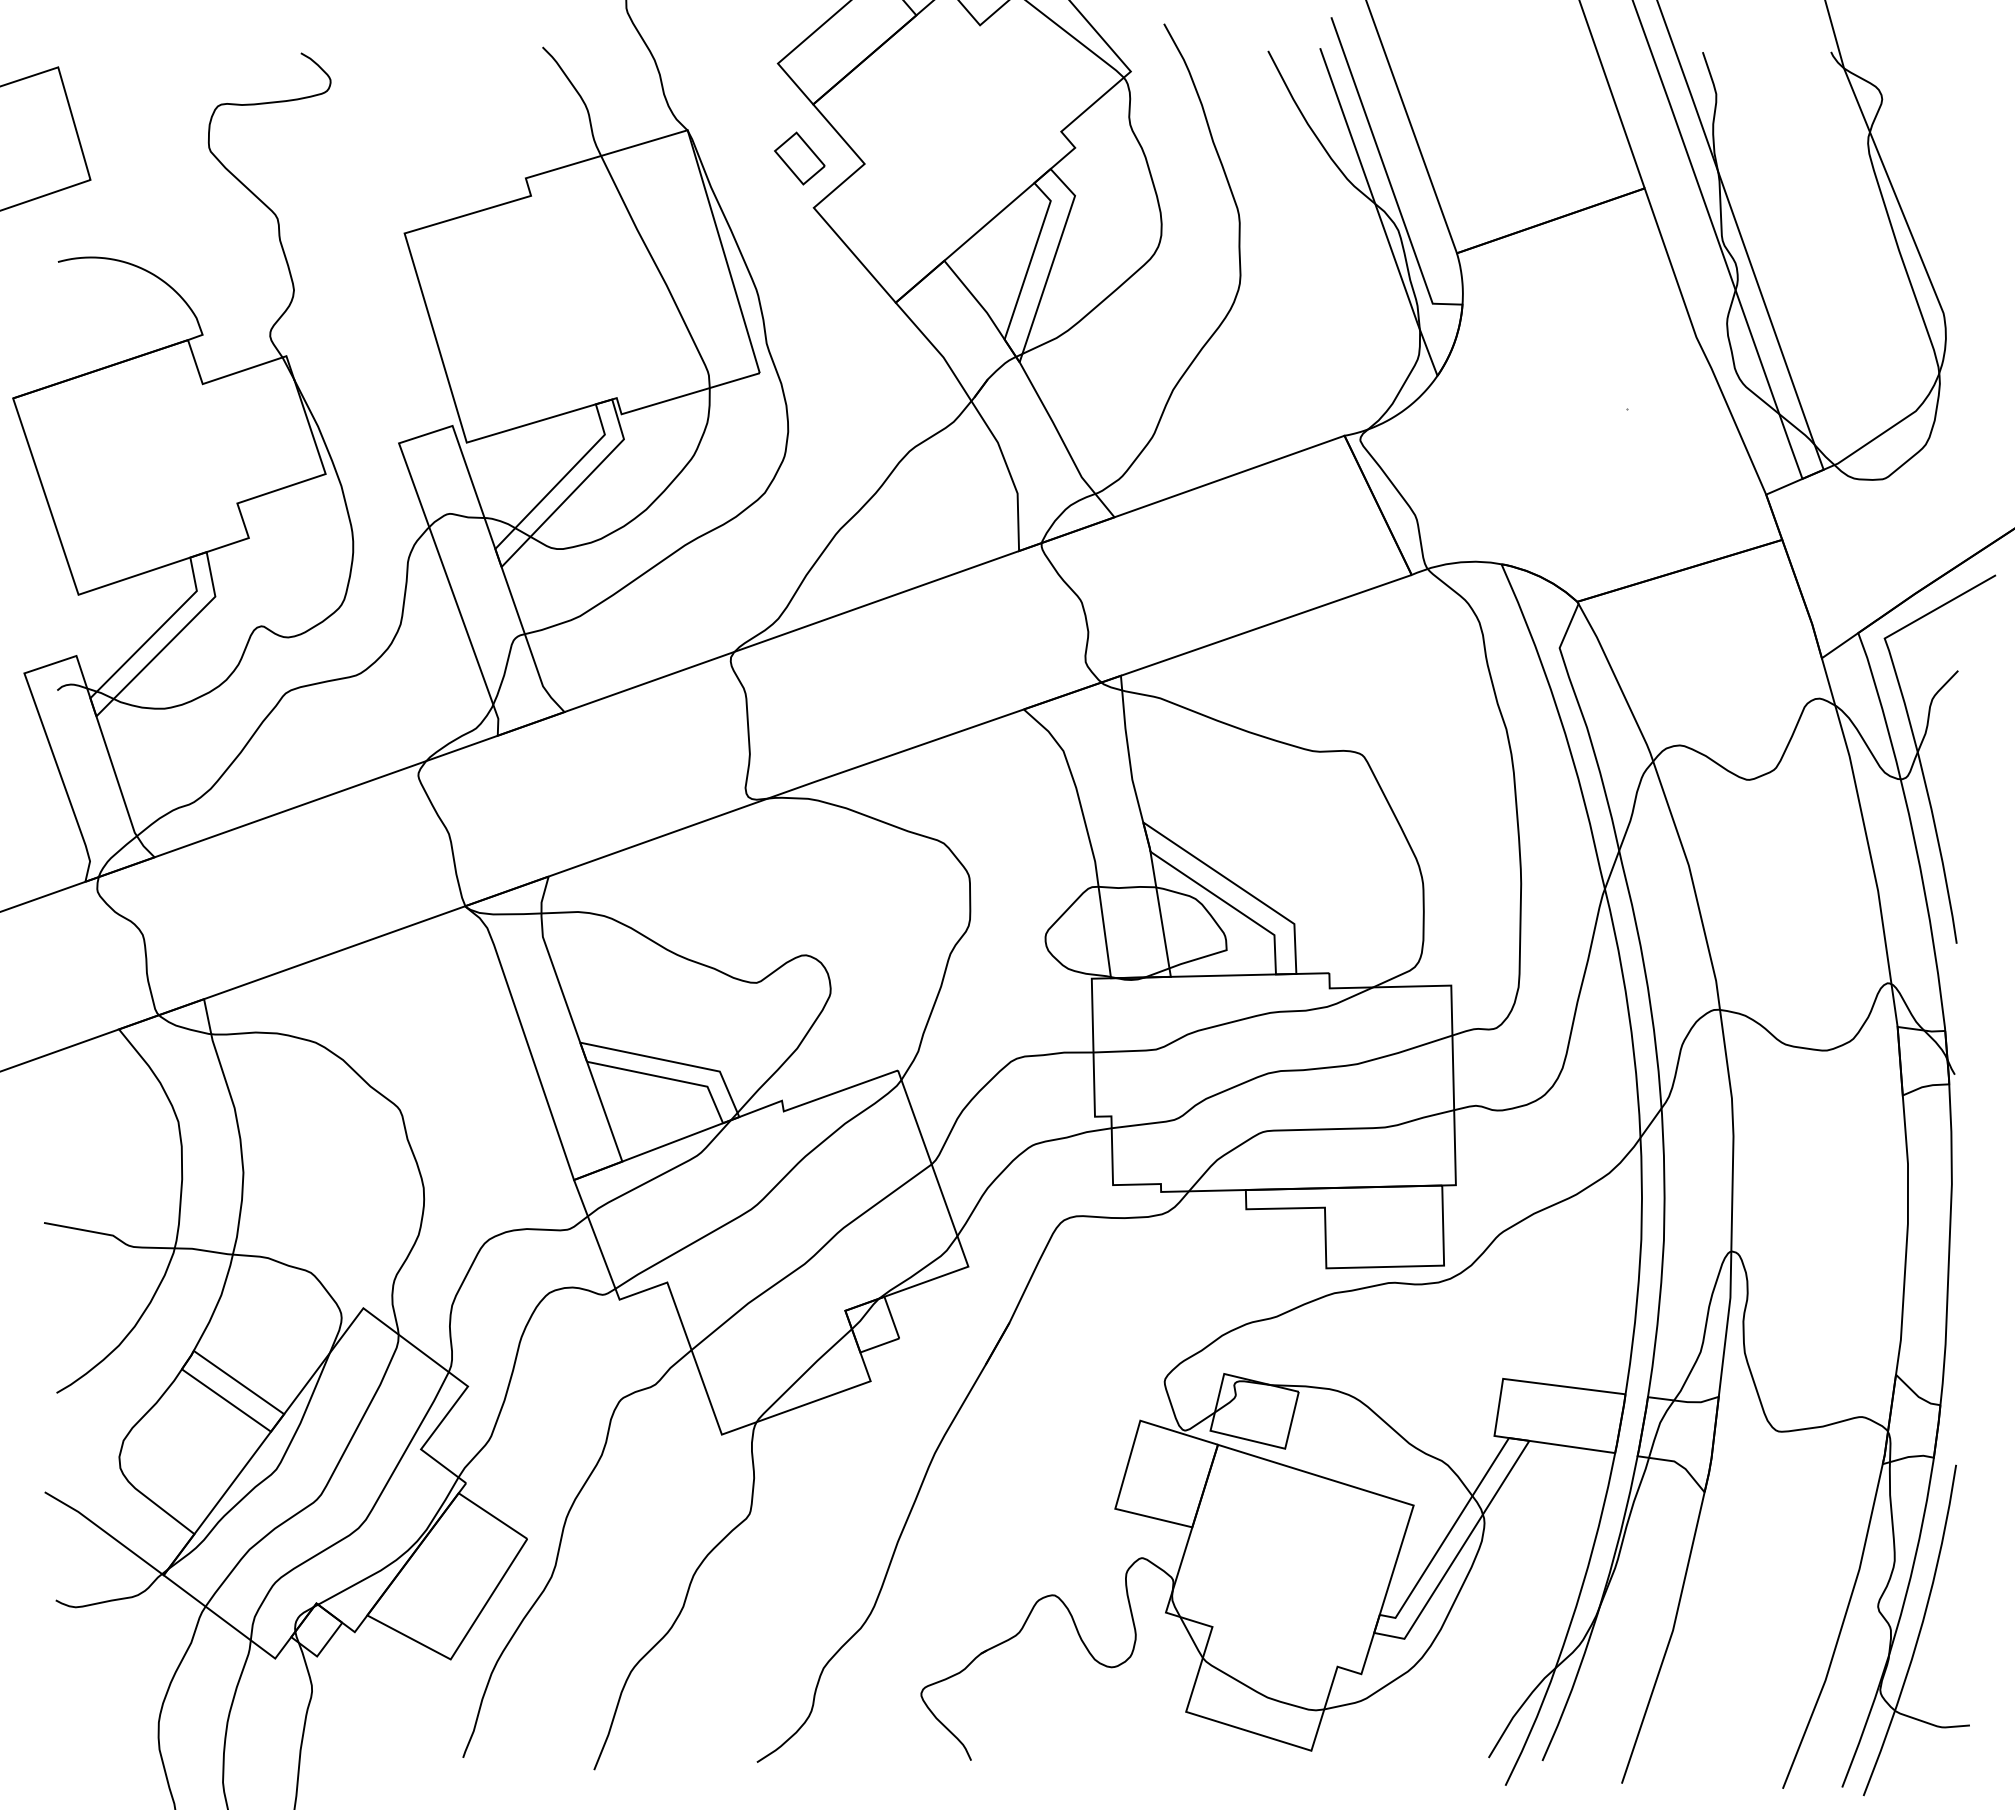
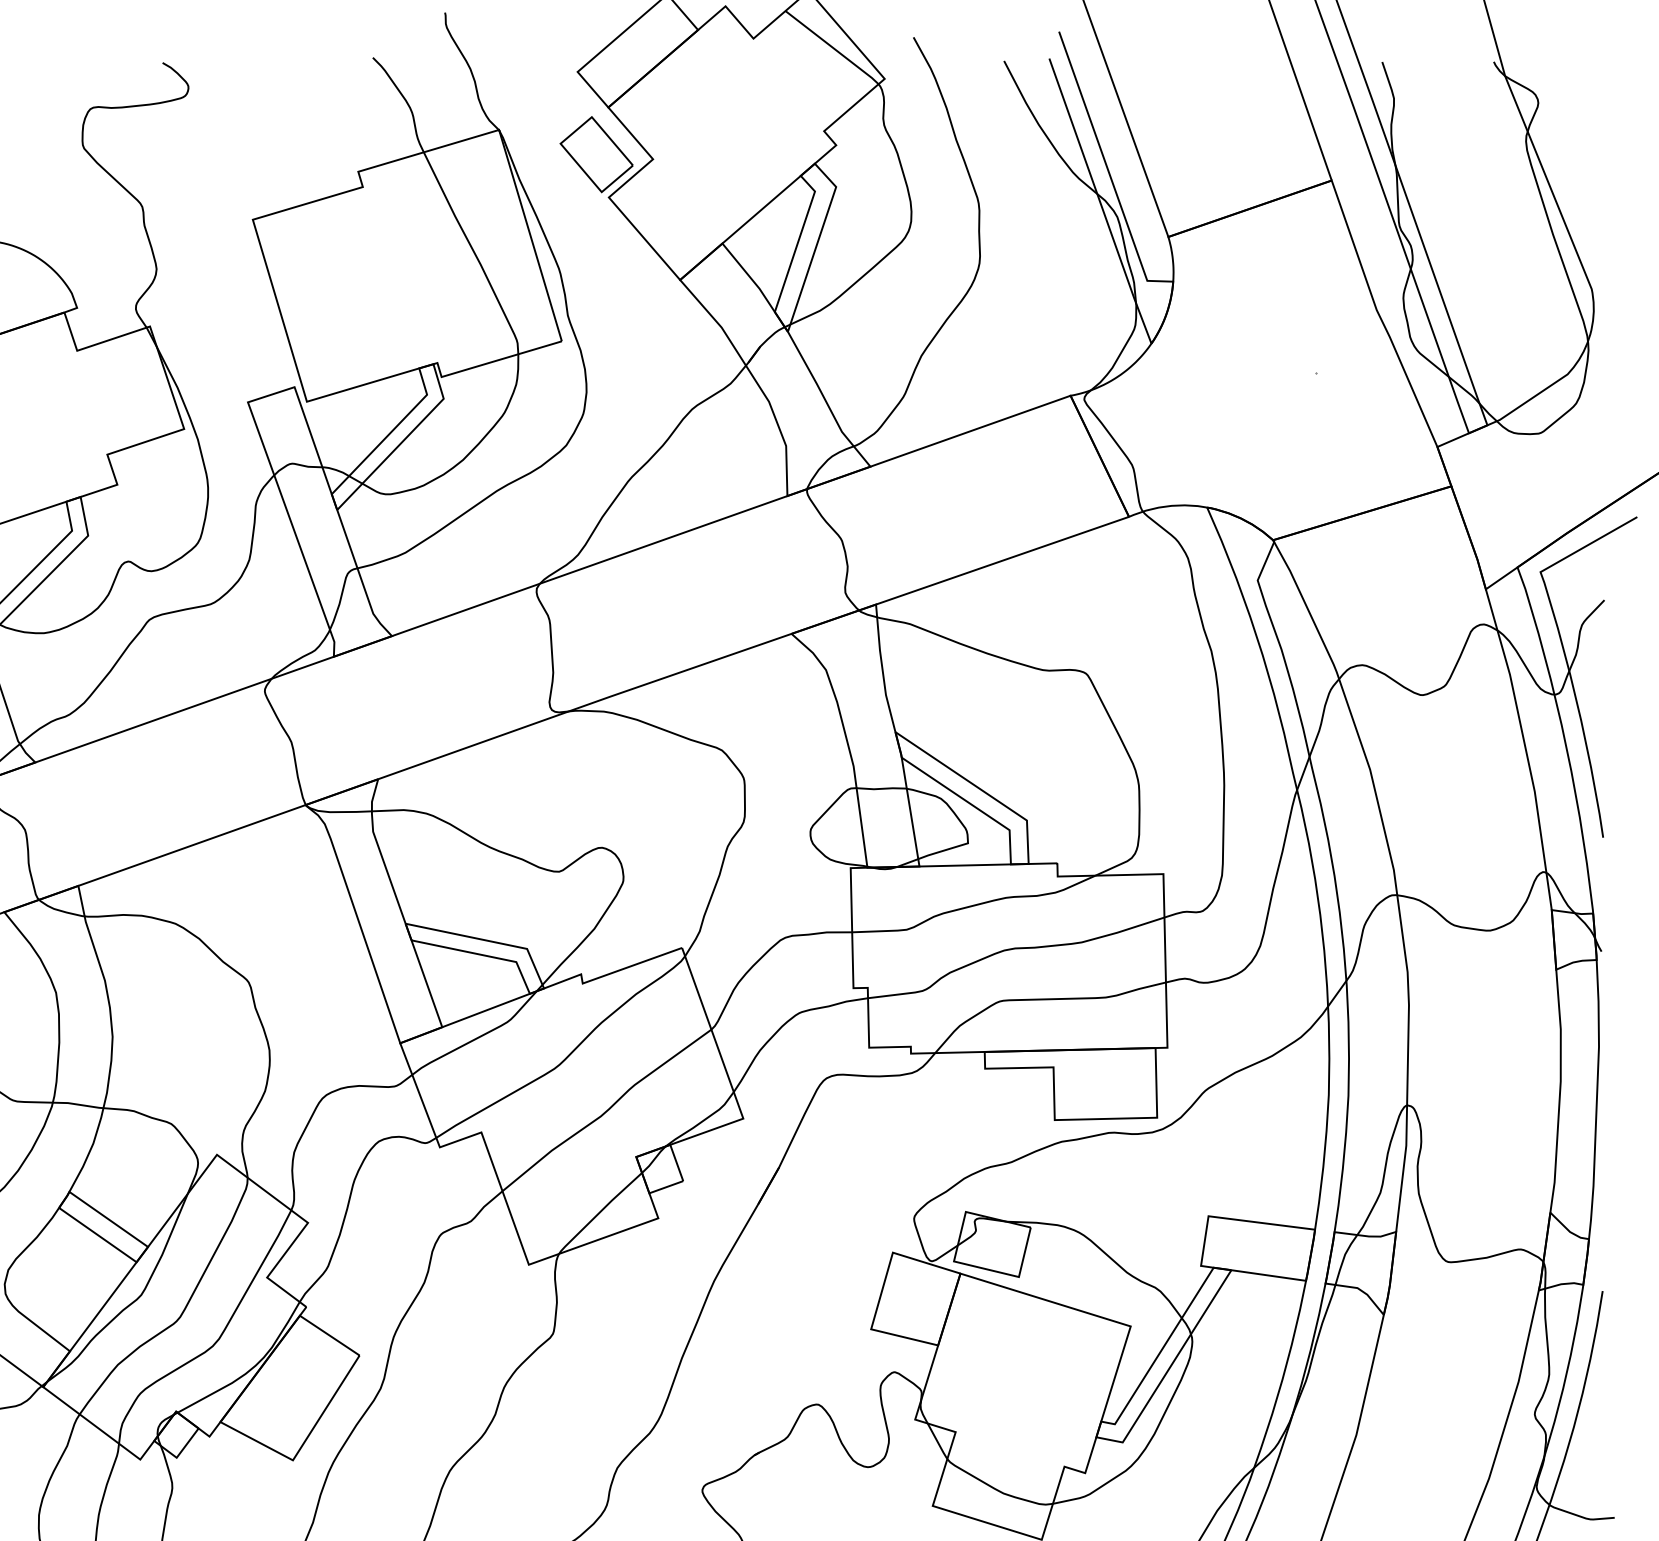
part: (799, 158) -> (596, 154), size x1.67

